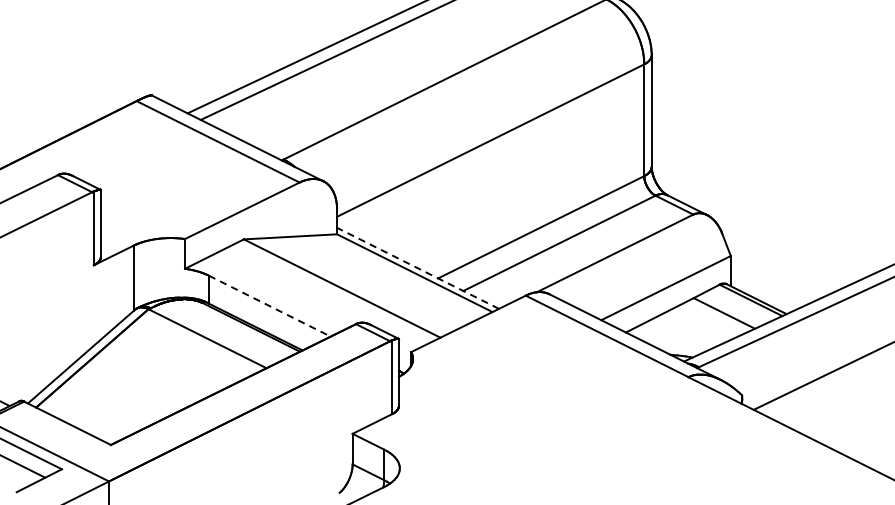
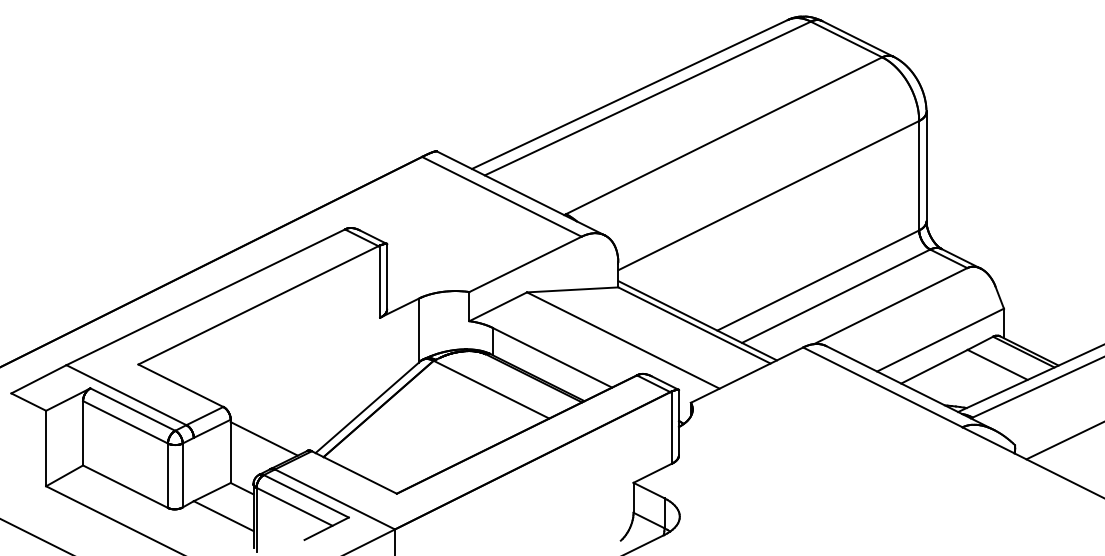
line: (417, 268) -> (697, 320), dashed -> solid
line: (269, 305) -> (552, 357), dashed -> solid

